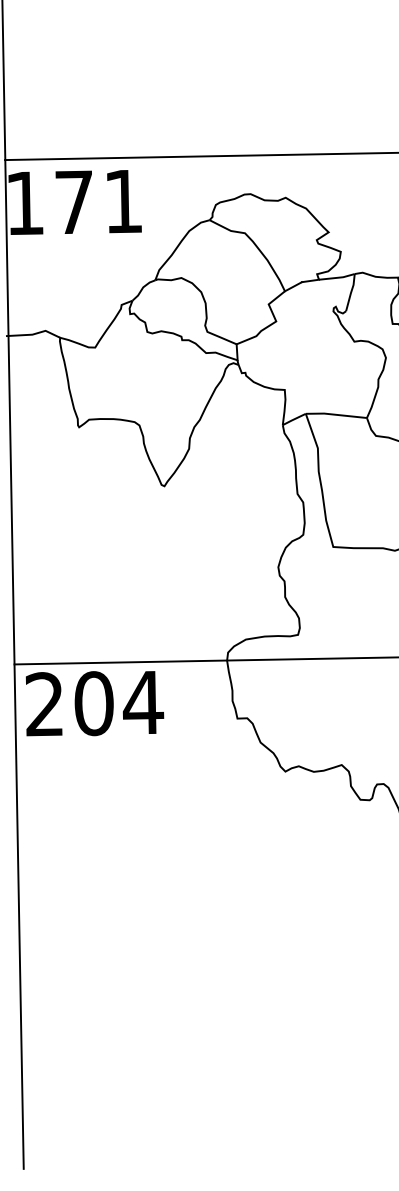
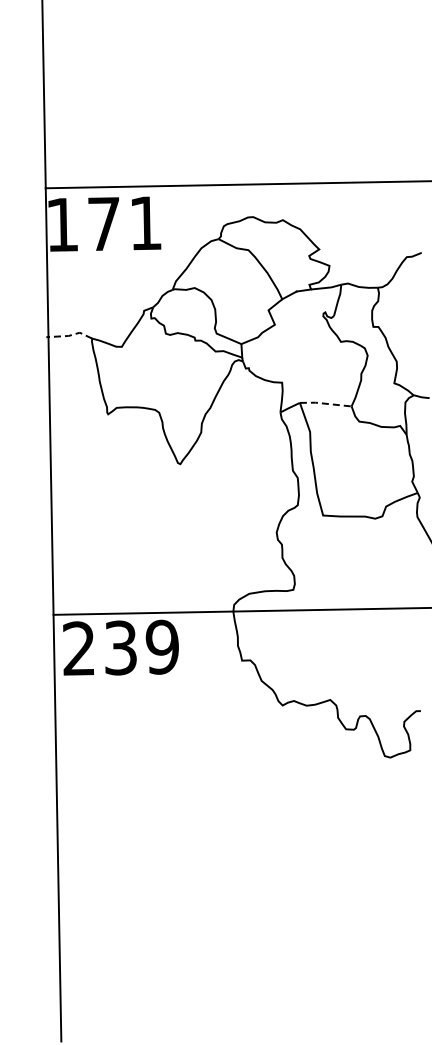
line: (33, 334) -> (69, 335), solid -> dashed
line: (336, 414) -> (325, 403), solid -> dashed
text: (119, 703) -> (142, 647), 204 -> 239

